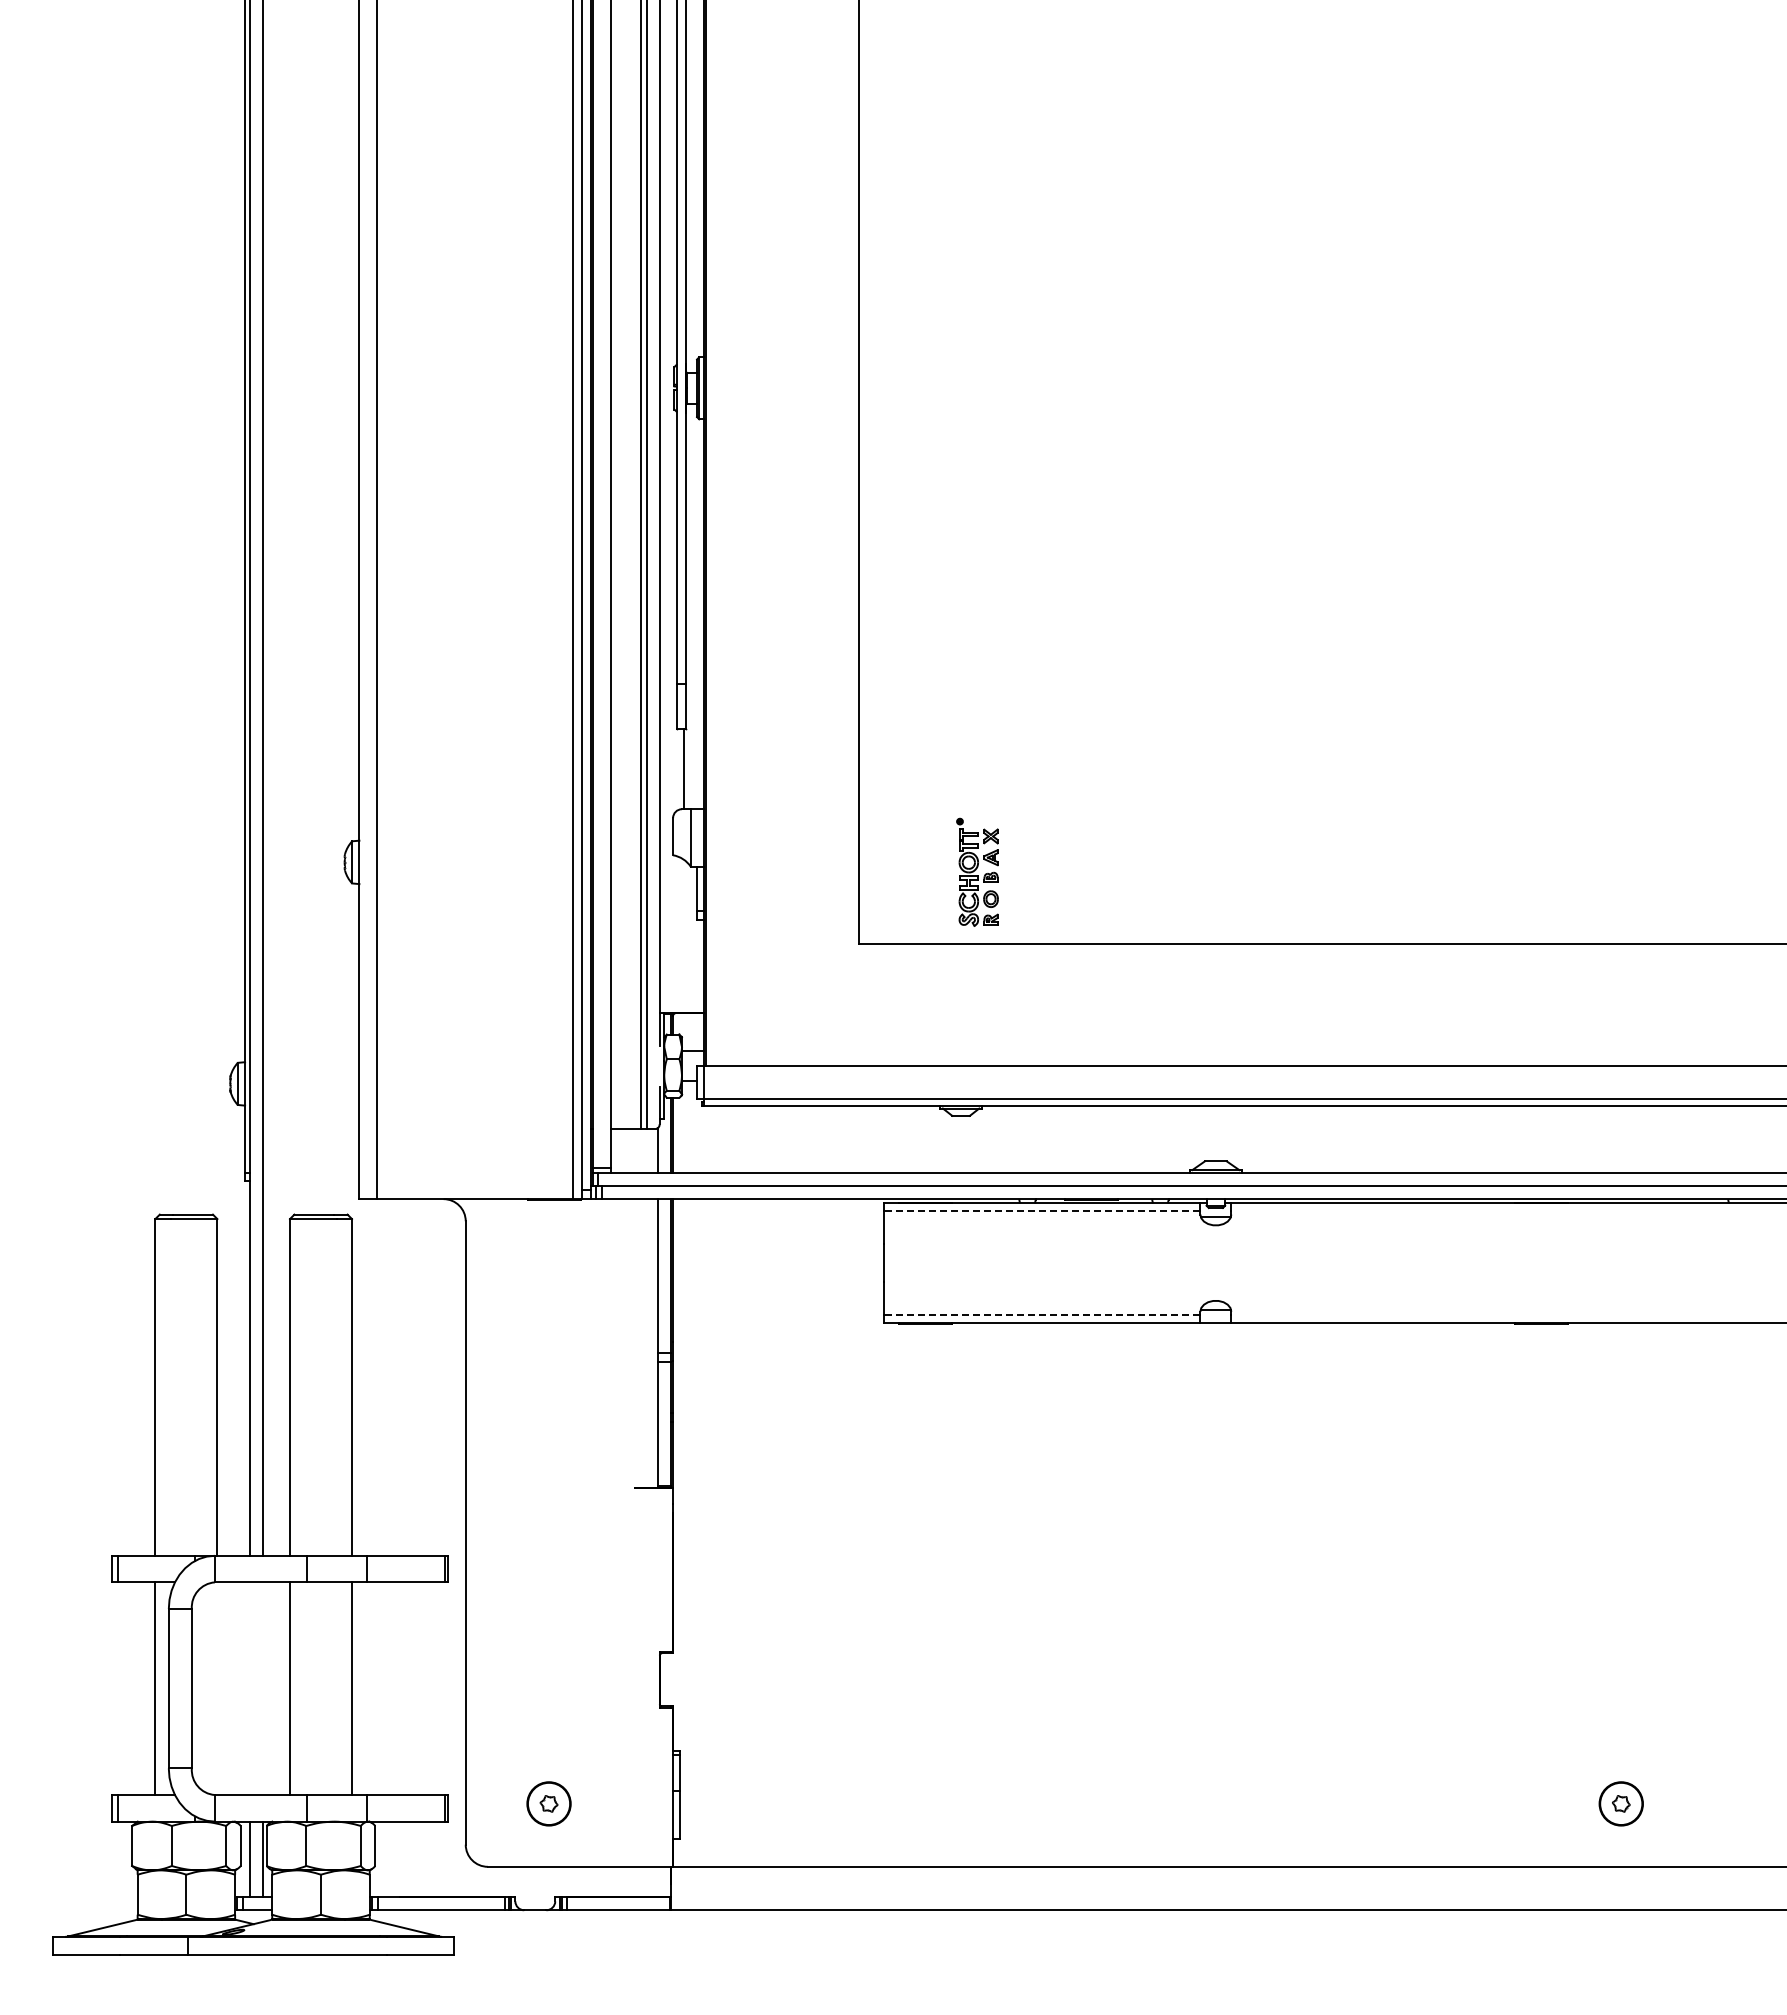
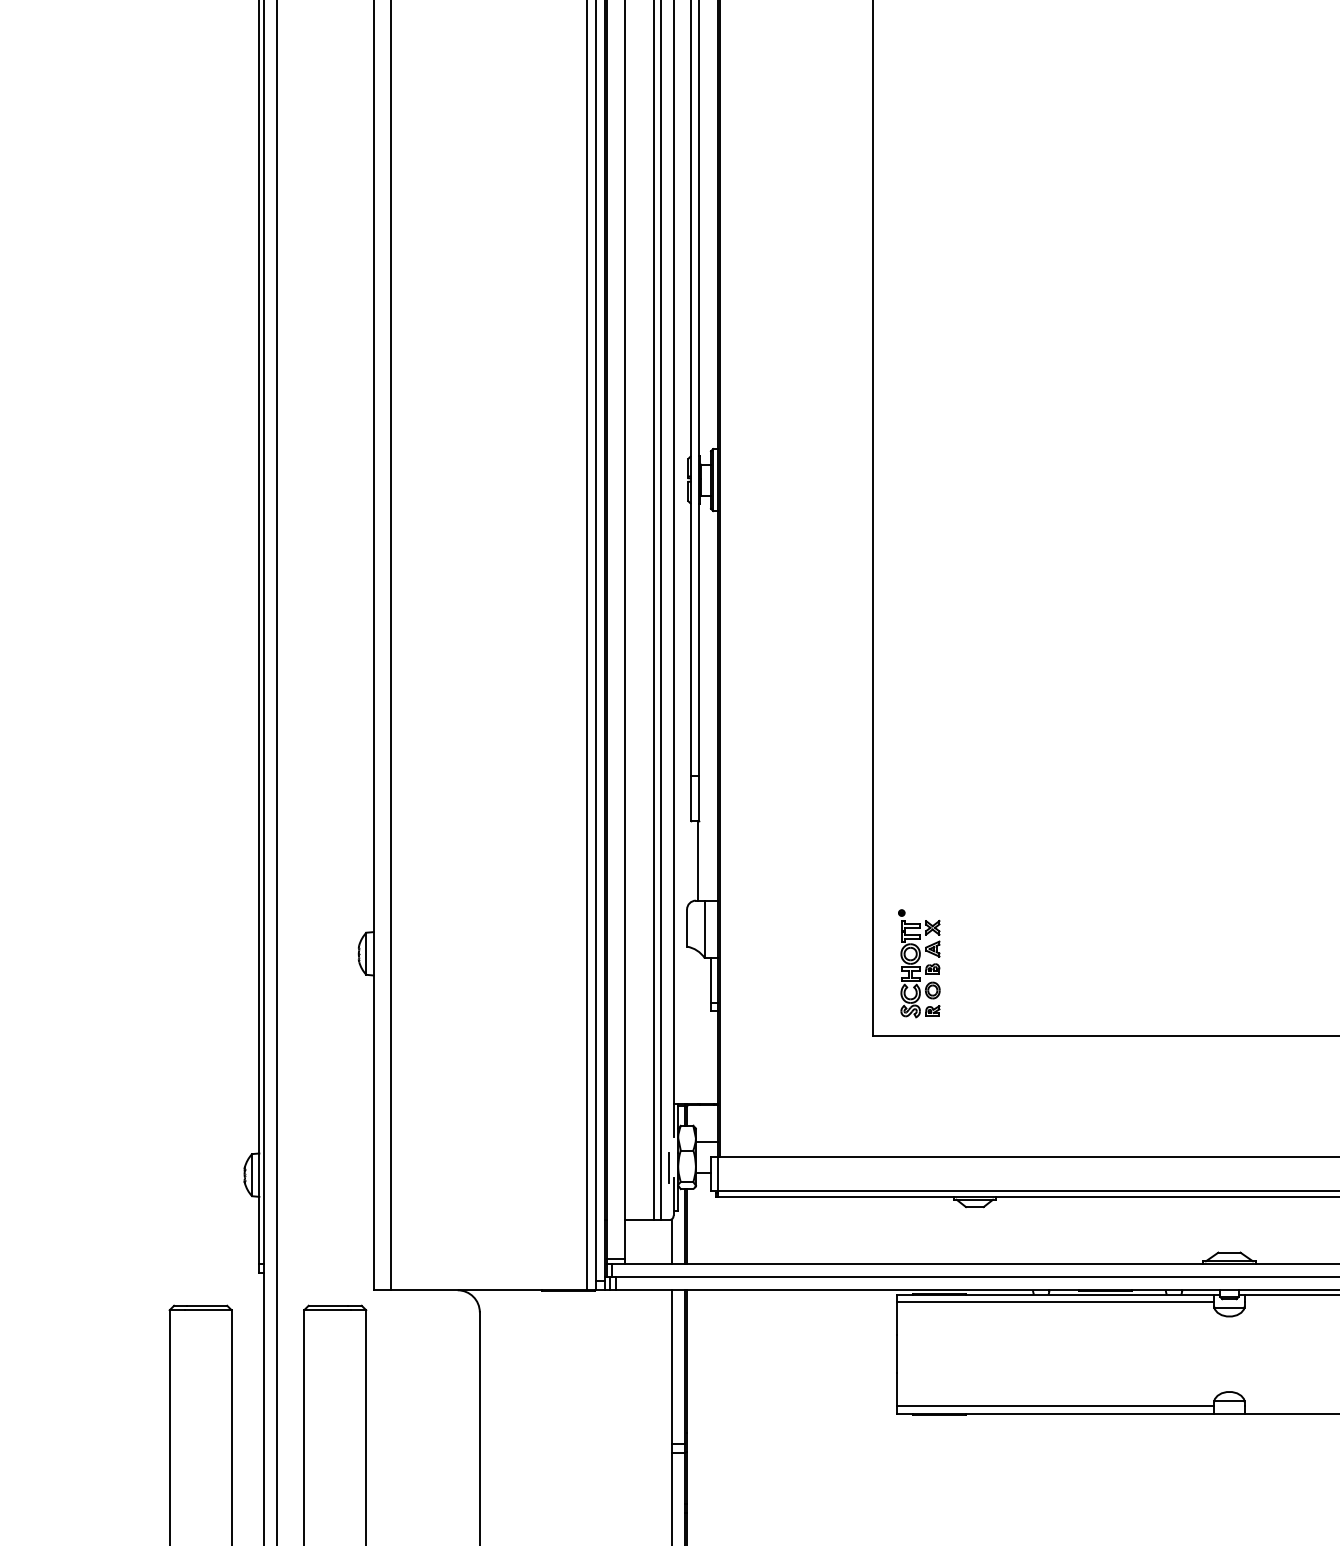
part: (977, 871) -> (919, 962), moved
line: (655, 1076) -> (669, 1167), added
line: (1041, 1211) -> (1055, 1302), dashed -> solid
line: (1041, 1315) -> (1055, 1406), dashed -> solid

